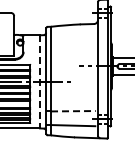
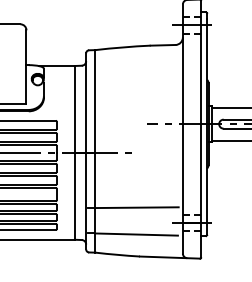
line: (40, 81) -> (75, 152), dashed -> solid
line: (73, 111) -> (137, 208), dashed -> solid

